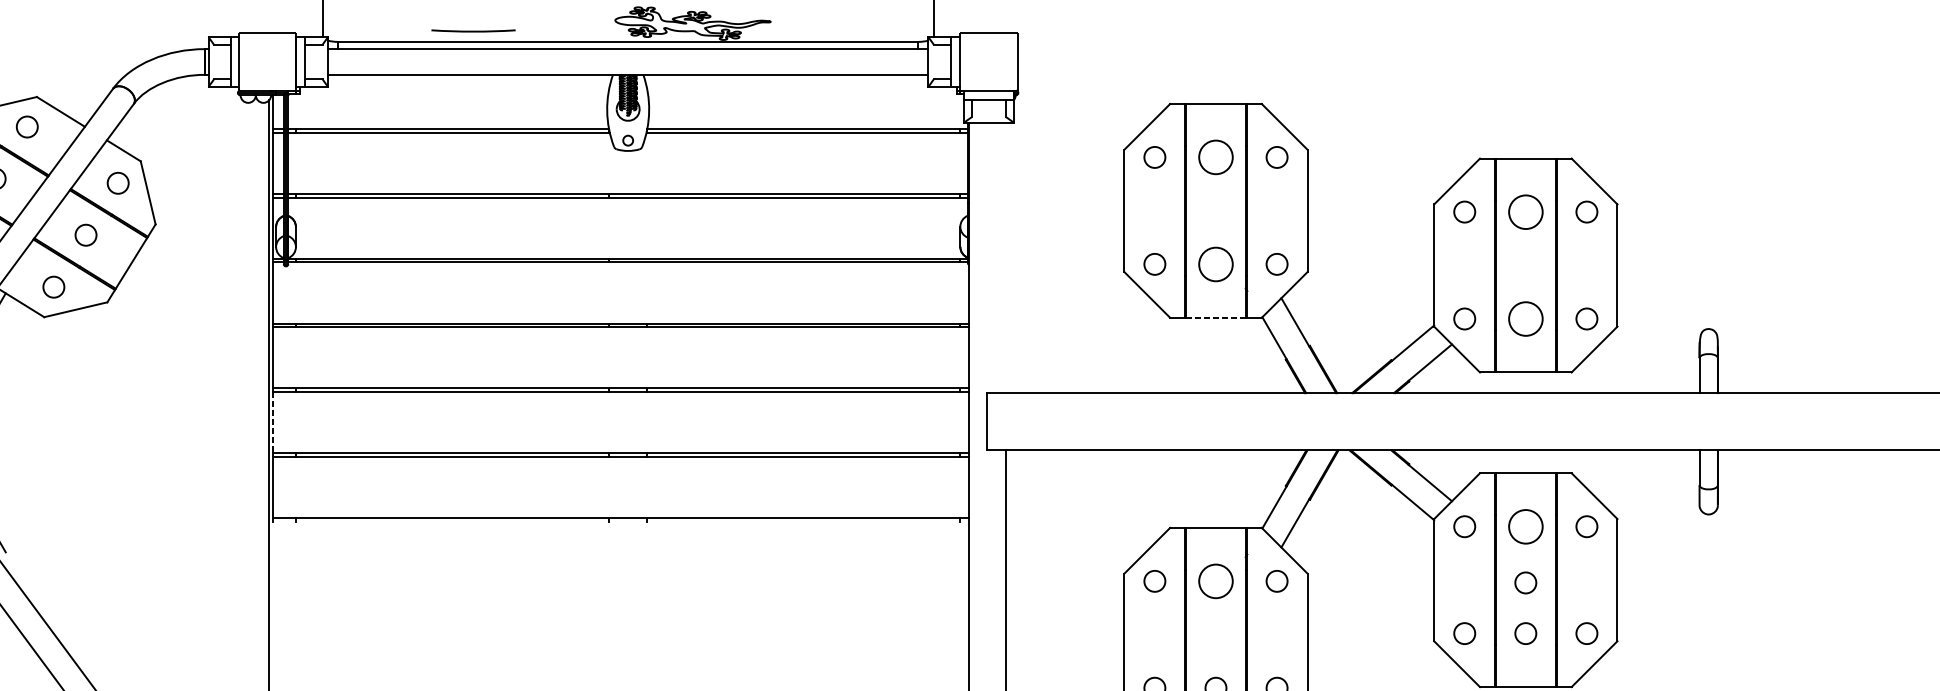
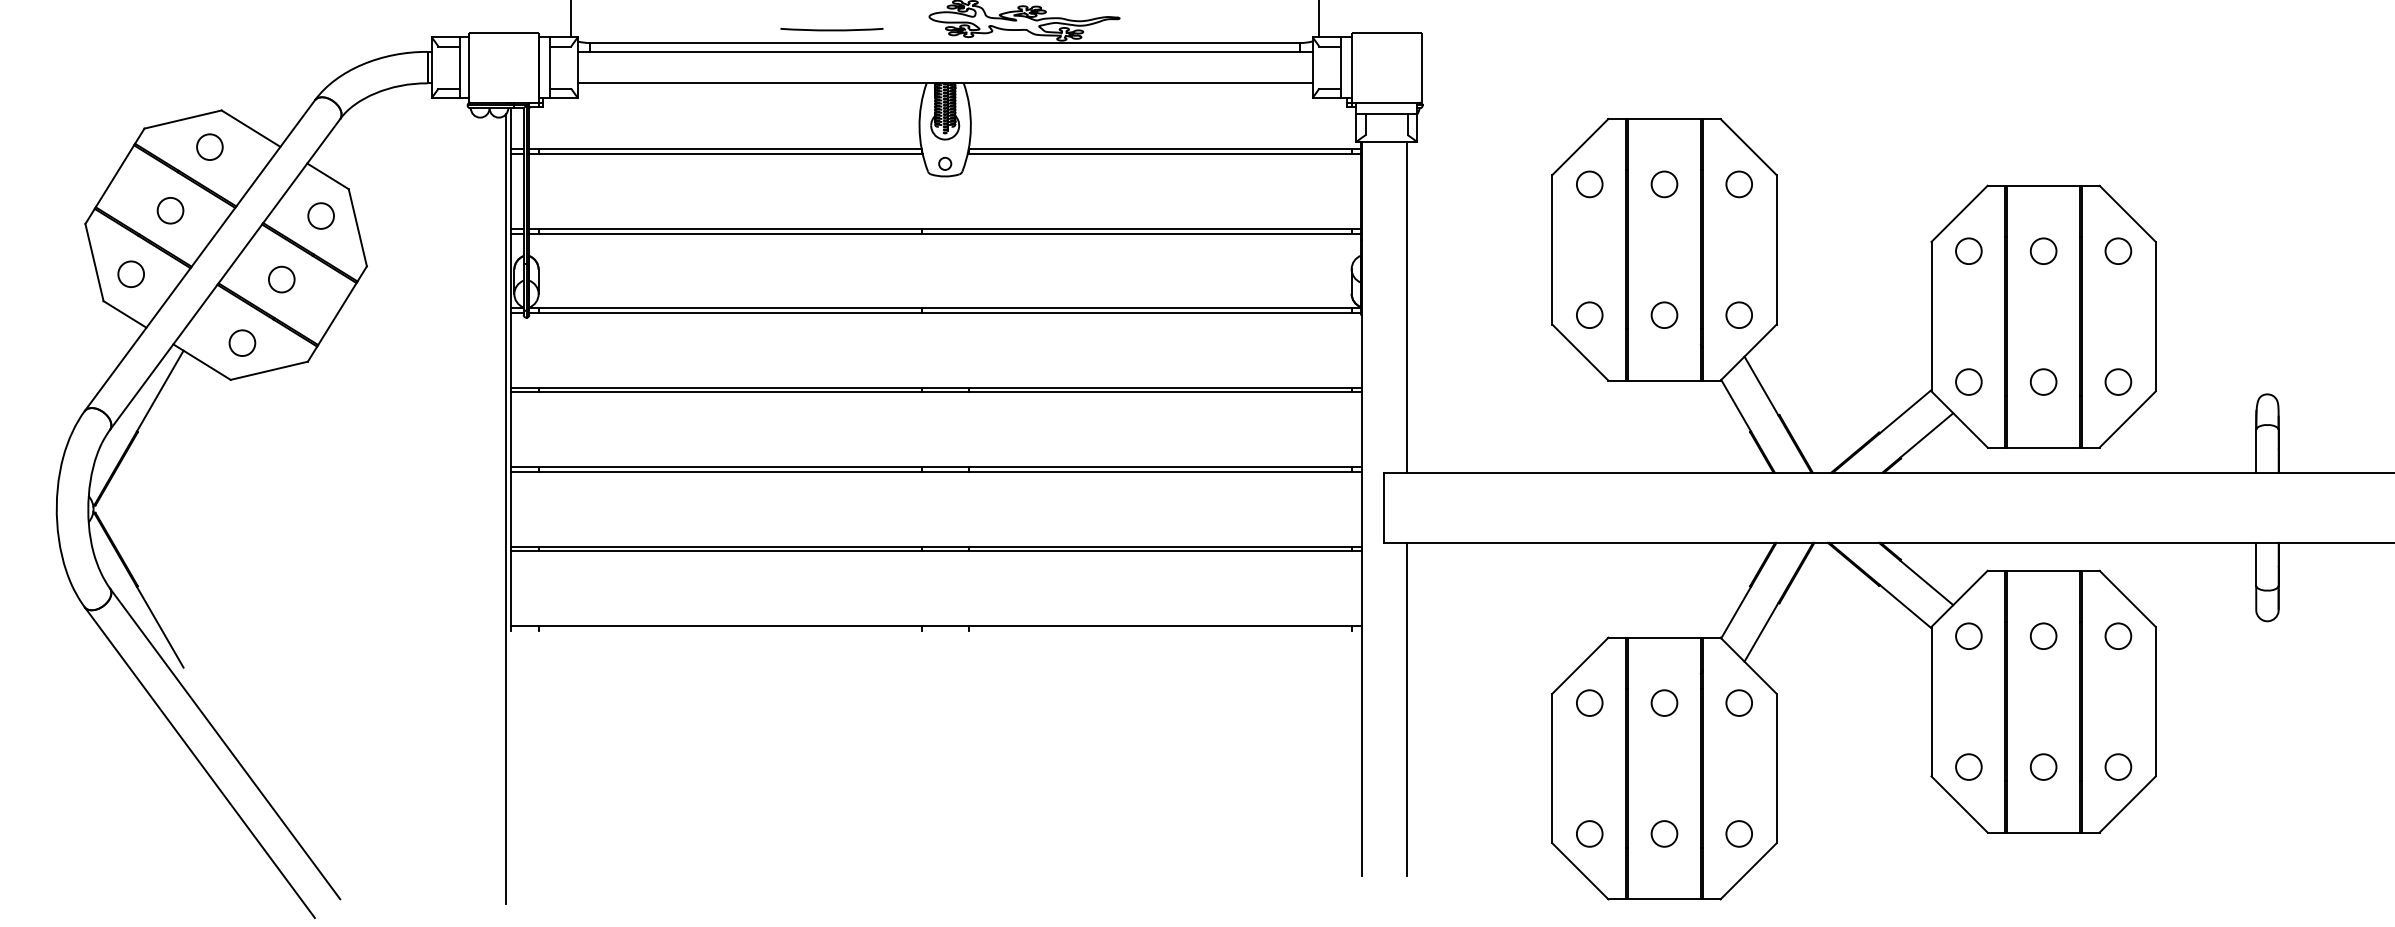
line: (473, 30) -> (831, 29), moved
part: (1215, 157) -> (1664, 184), size x0.62
part: (1525, 211) -> (2043, 250), size x0.62
line: (1005, 257) -> (1406, 306), added
part: (1215, 263) -> (1664, 314), size x0.62
line: (1215, 317) -> (1664, 380), dashed -> solid
part: (1525, 318) -> (2043, 381), size x0.62
line: (272, 423) -> (510, 509), dashed -> solid
part: (1525, 526) -> (2043, 635), size x0.62
part: (1215, 580) -> (1664, 702), size x0.62
part: (1525, 582) -> (2043, 704), removed

